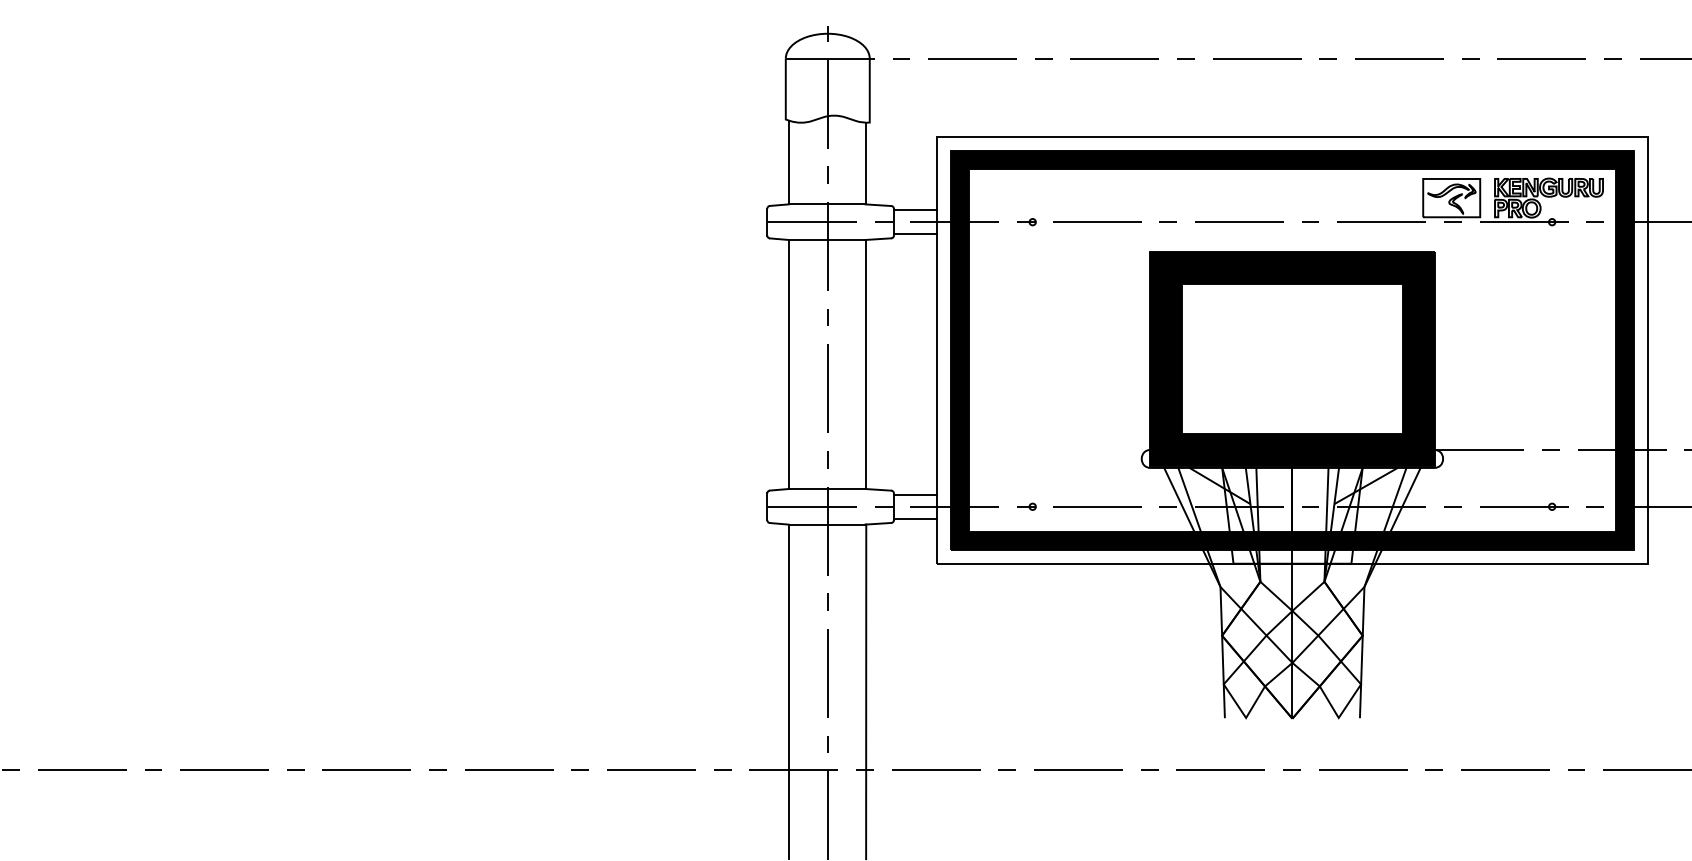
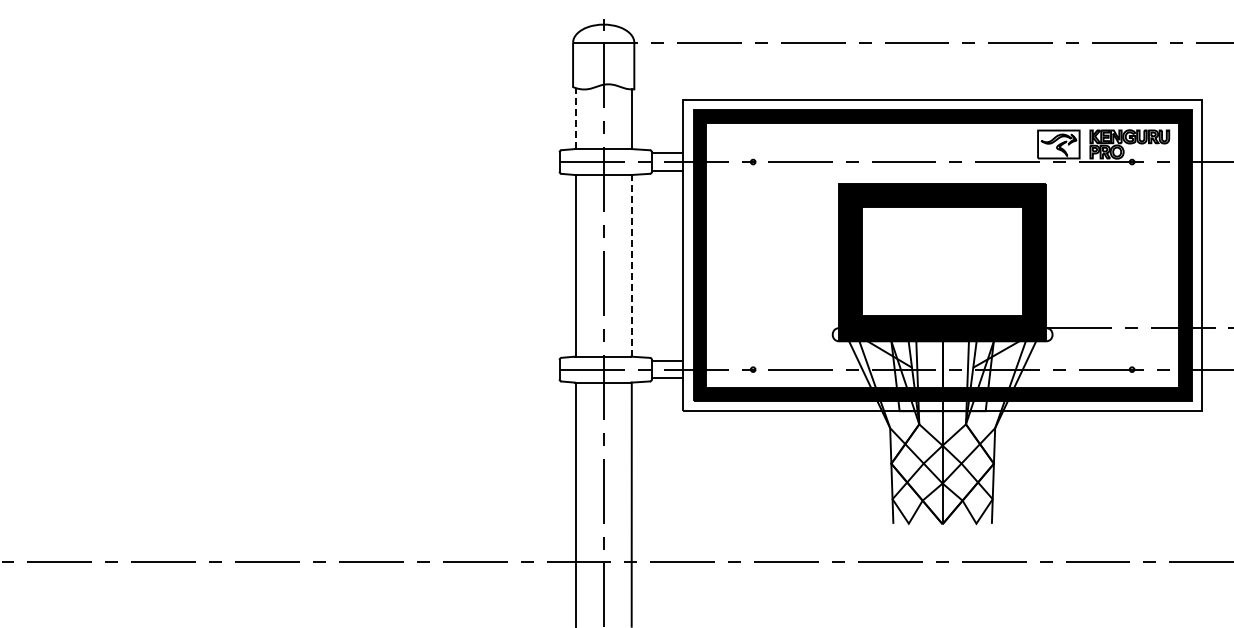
line: (789, 162) -> (575, 118), solid -> dashed
line: (865, 364) -> (631, 265), solid -> dashed

